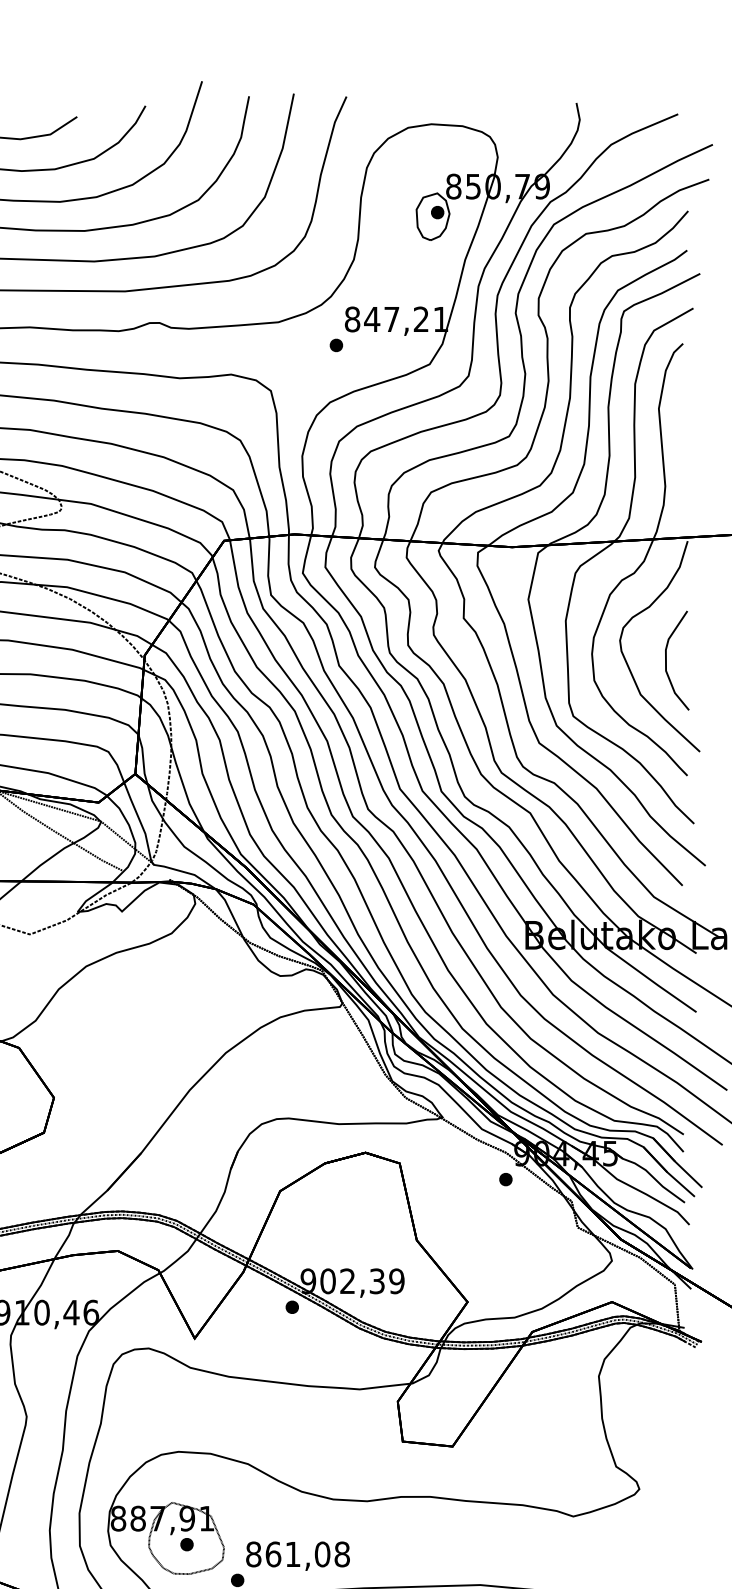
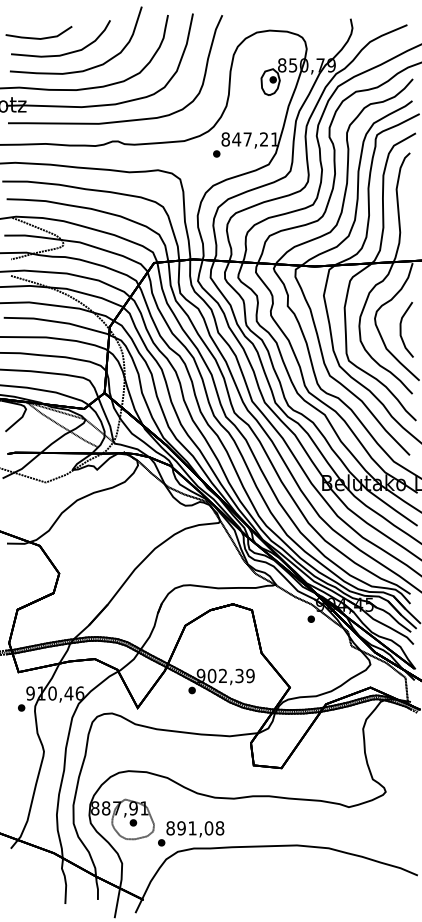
text: (273, 1554) -> (181, 828), 861,08 -> 891,08

